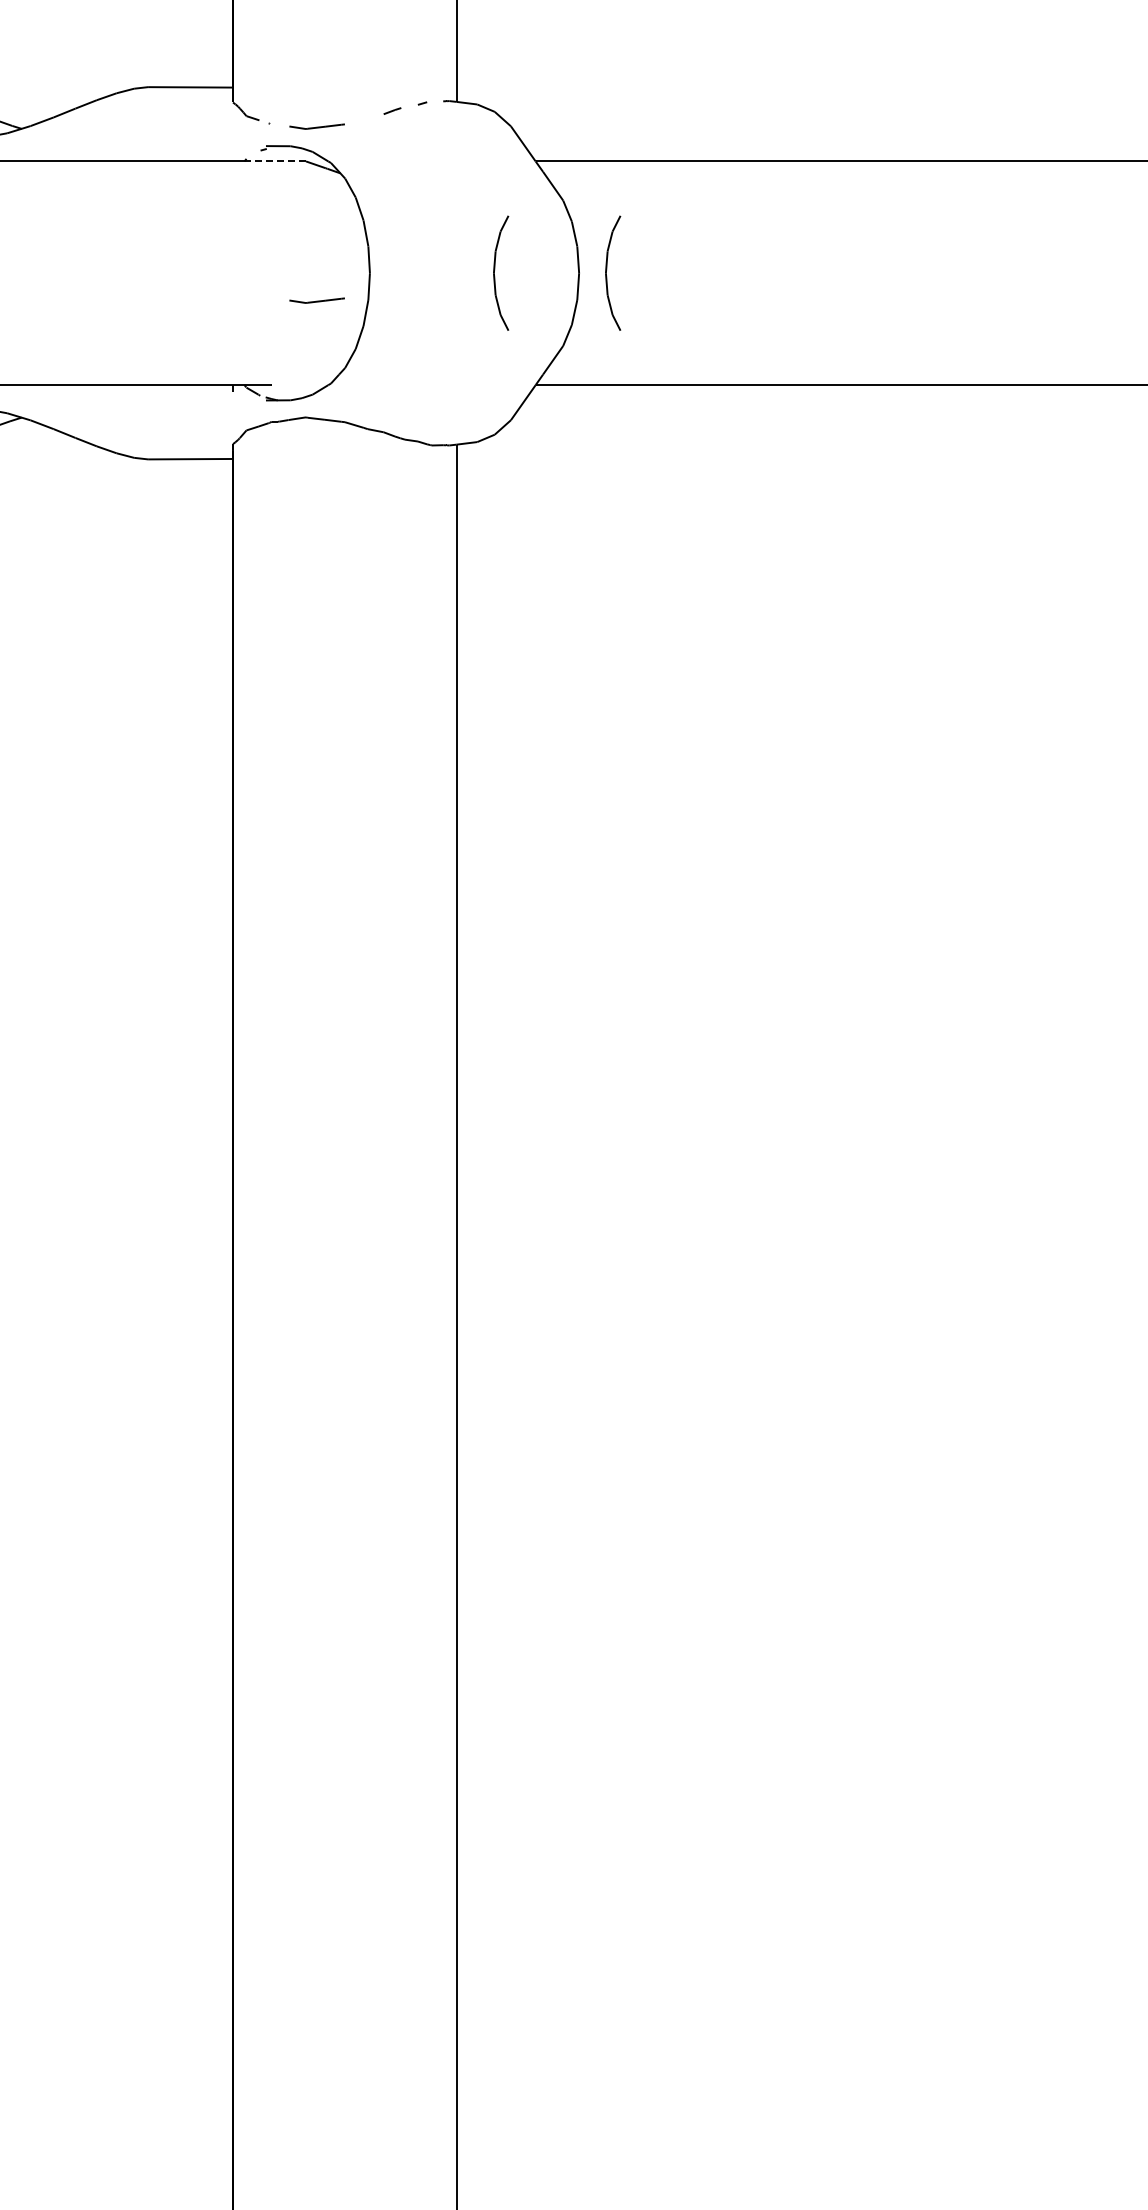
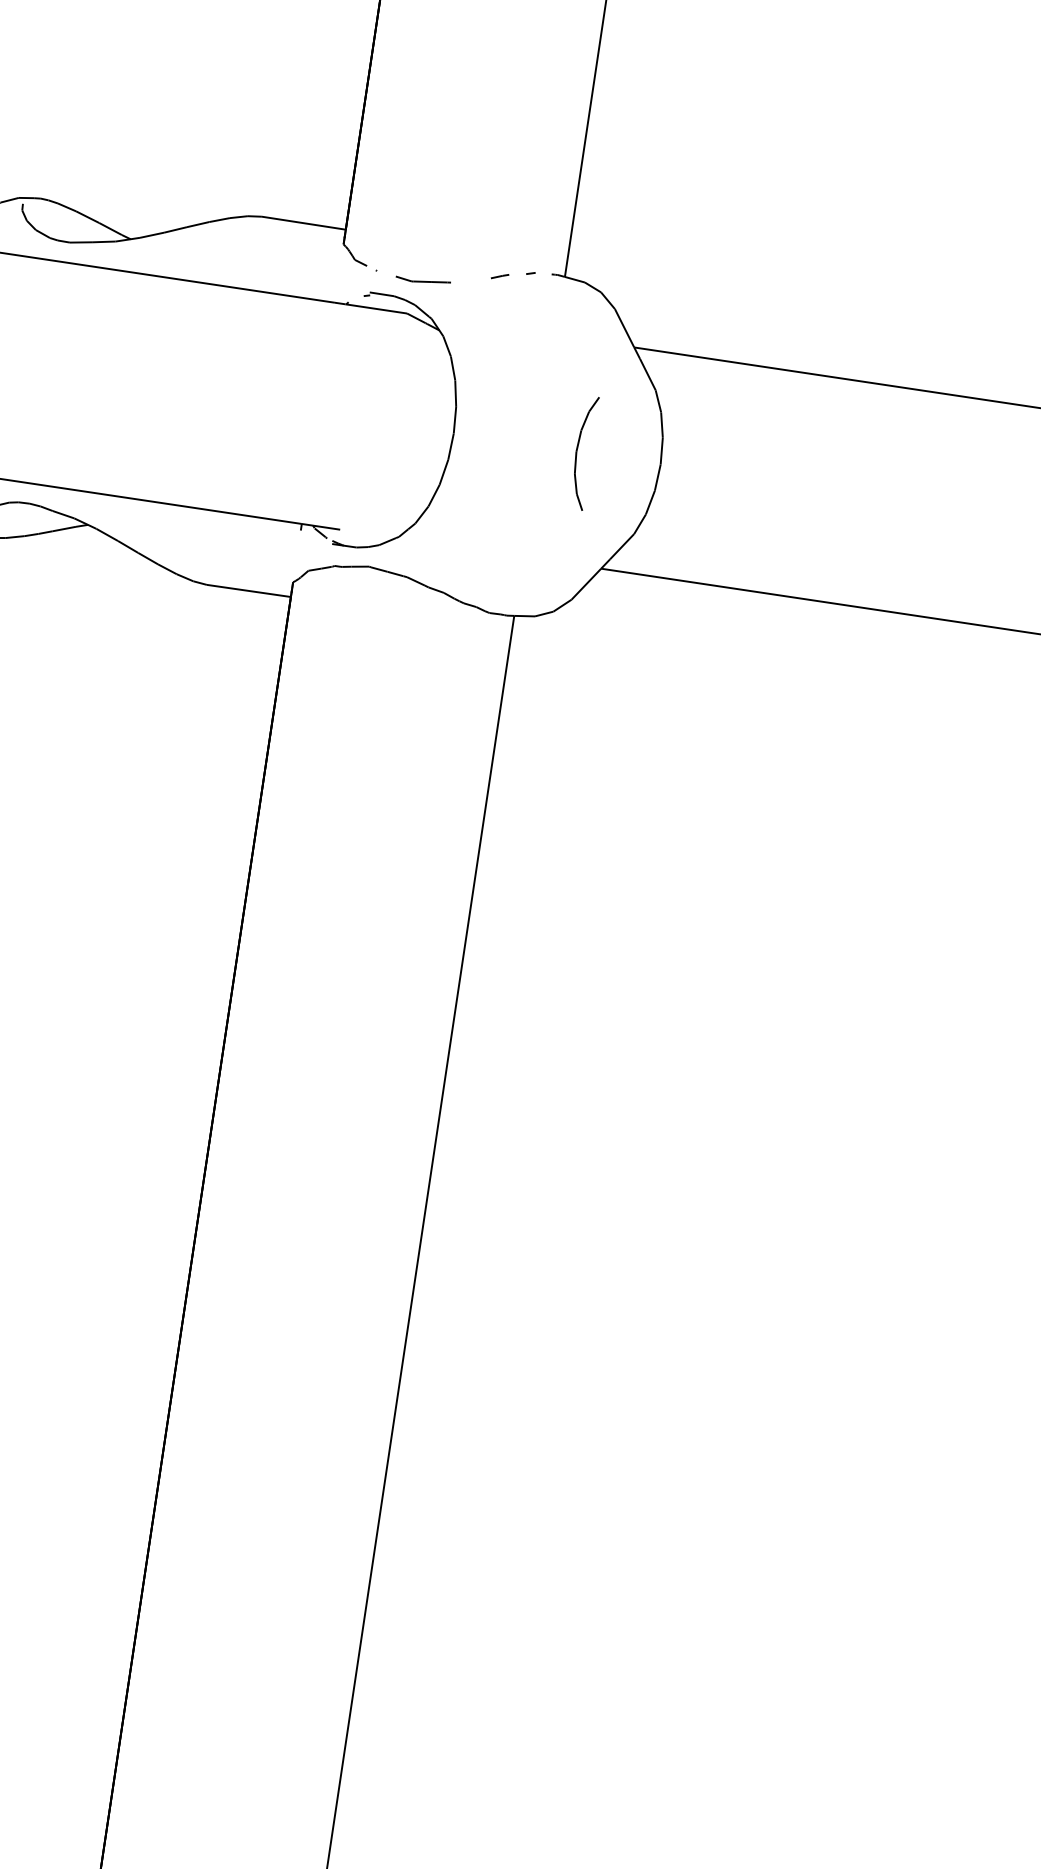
line: (275, 161) -> (376, 309), dashed -> solid
part: (607, 269) -> (689, 464), removed
part: (316, 300) -> (396, 452), removed

